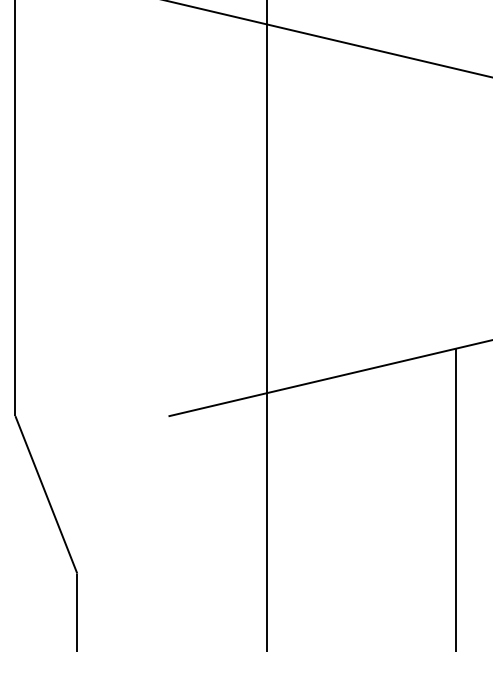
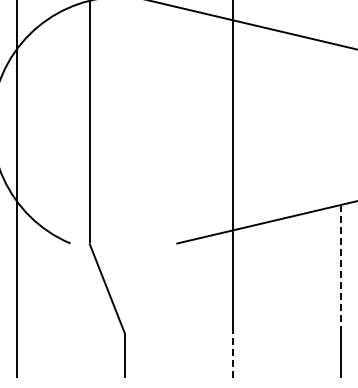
line: (455, 461) -> (340, 269), solid -> dashed
line: (266, 612) -> (232, 355), solid -> dashed

